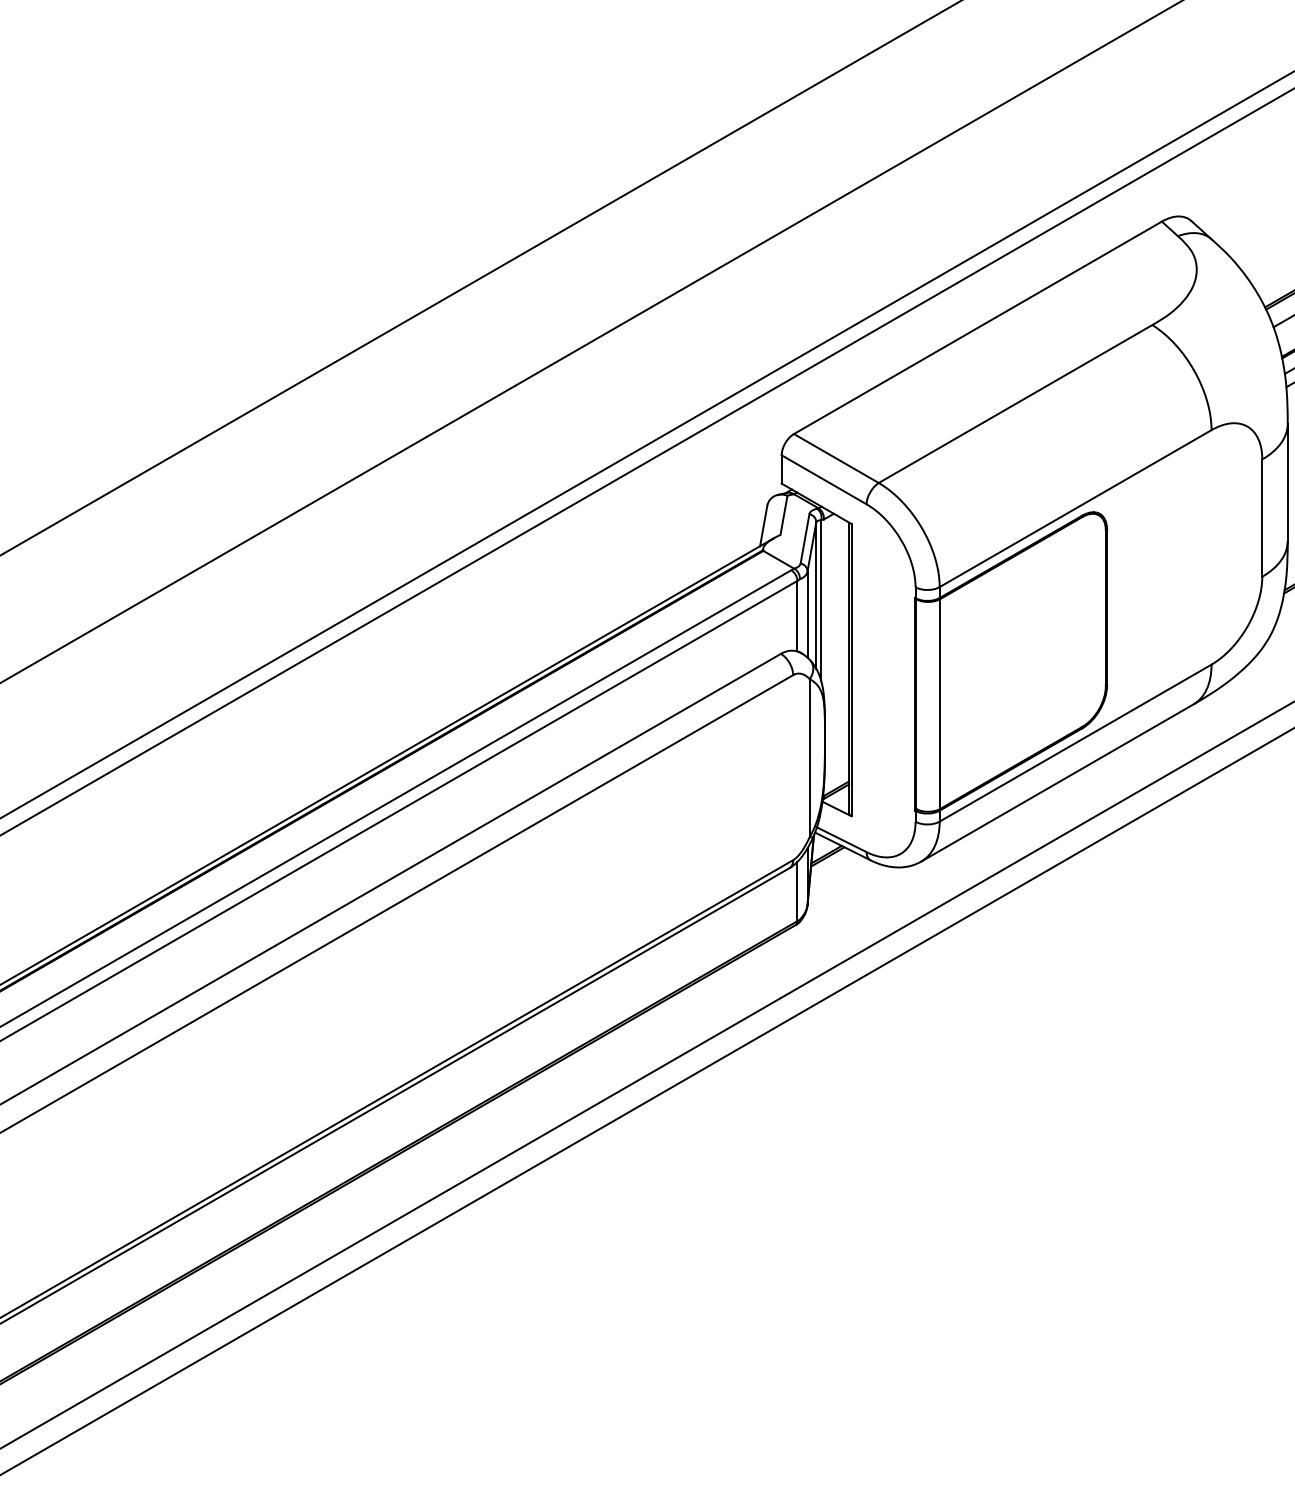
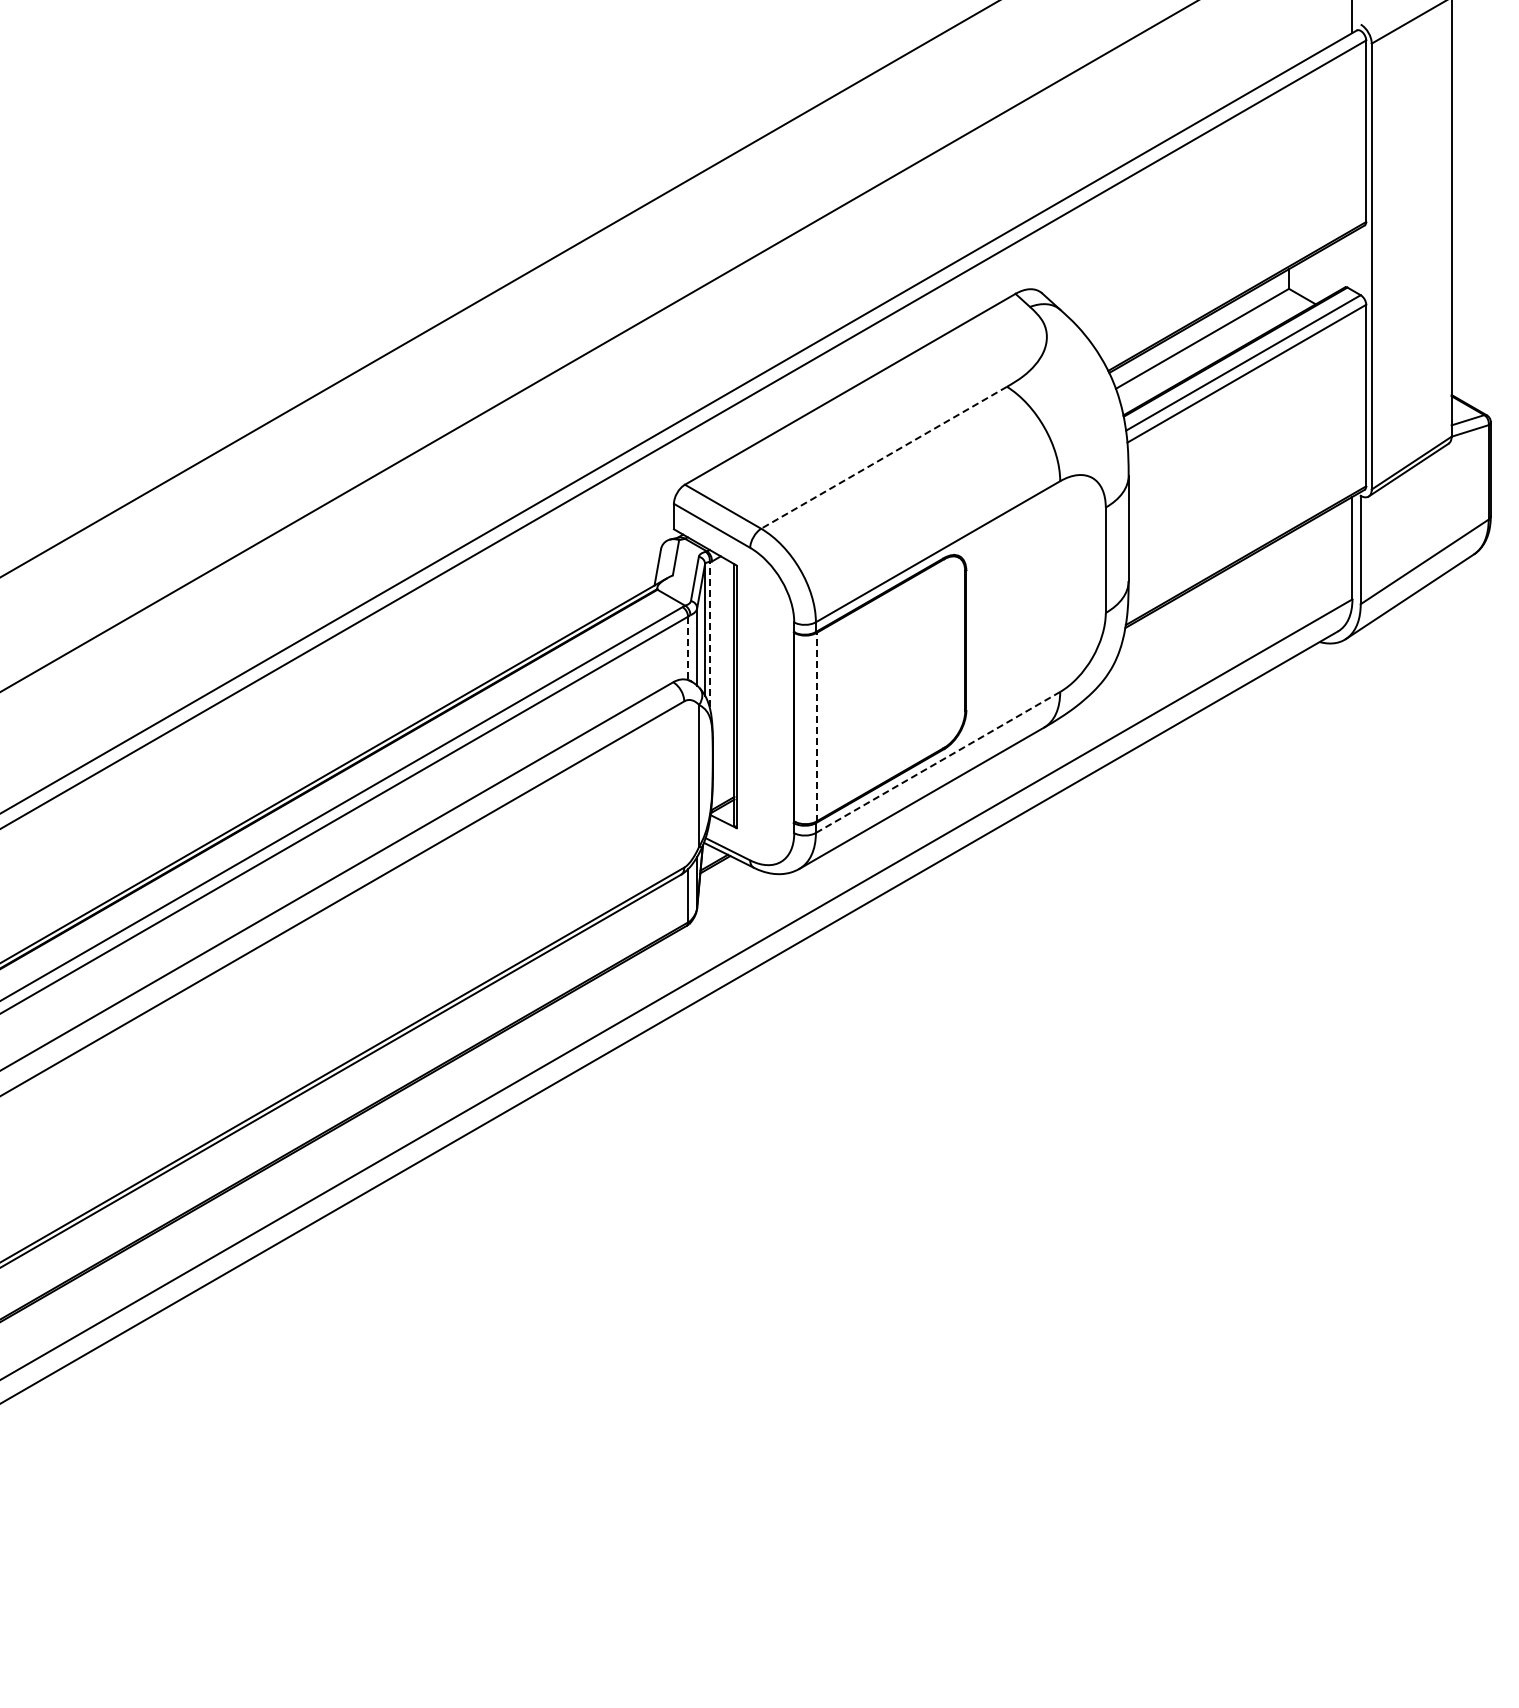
line: (1016, 403) -> (884, 457), solid -> dashed
line: (821, 600) -> (709, 634), solid -> dashed
line: (797, 616) -> (688, 648), solid -> dashed
line: (940, 703) -> (816, 726), solid -> dashed
line: (1074, 743) -> (937, 762), solid -> dashed

